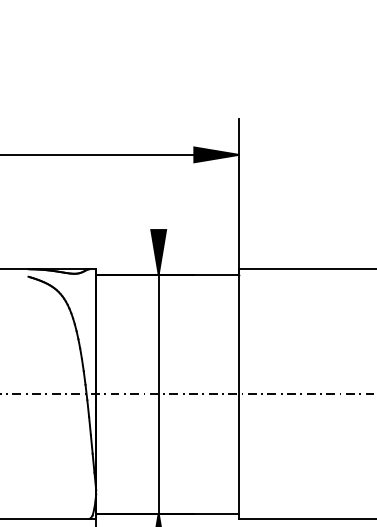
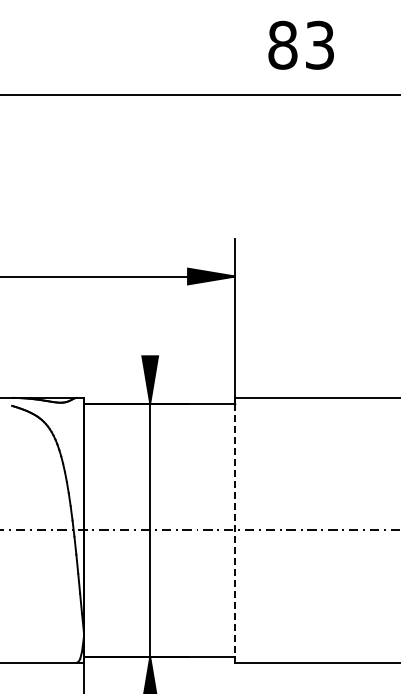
line: (239, 394) -> (235, 530), solid -> dashed

